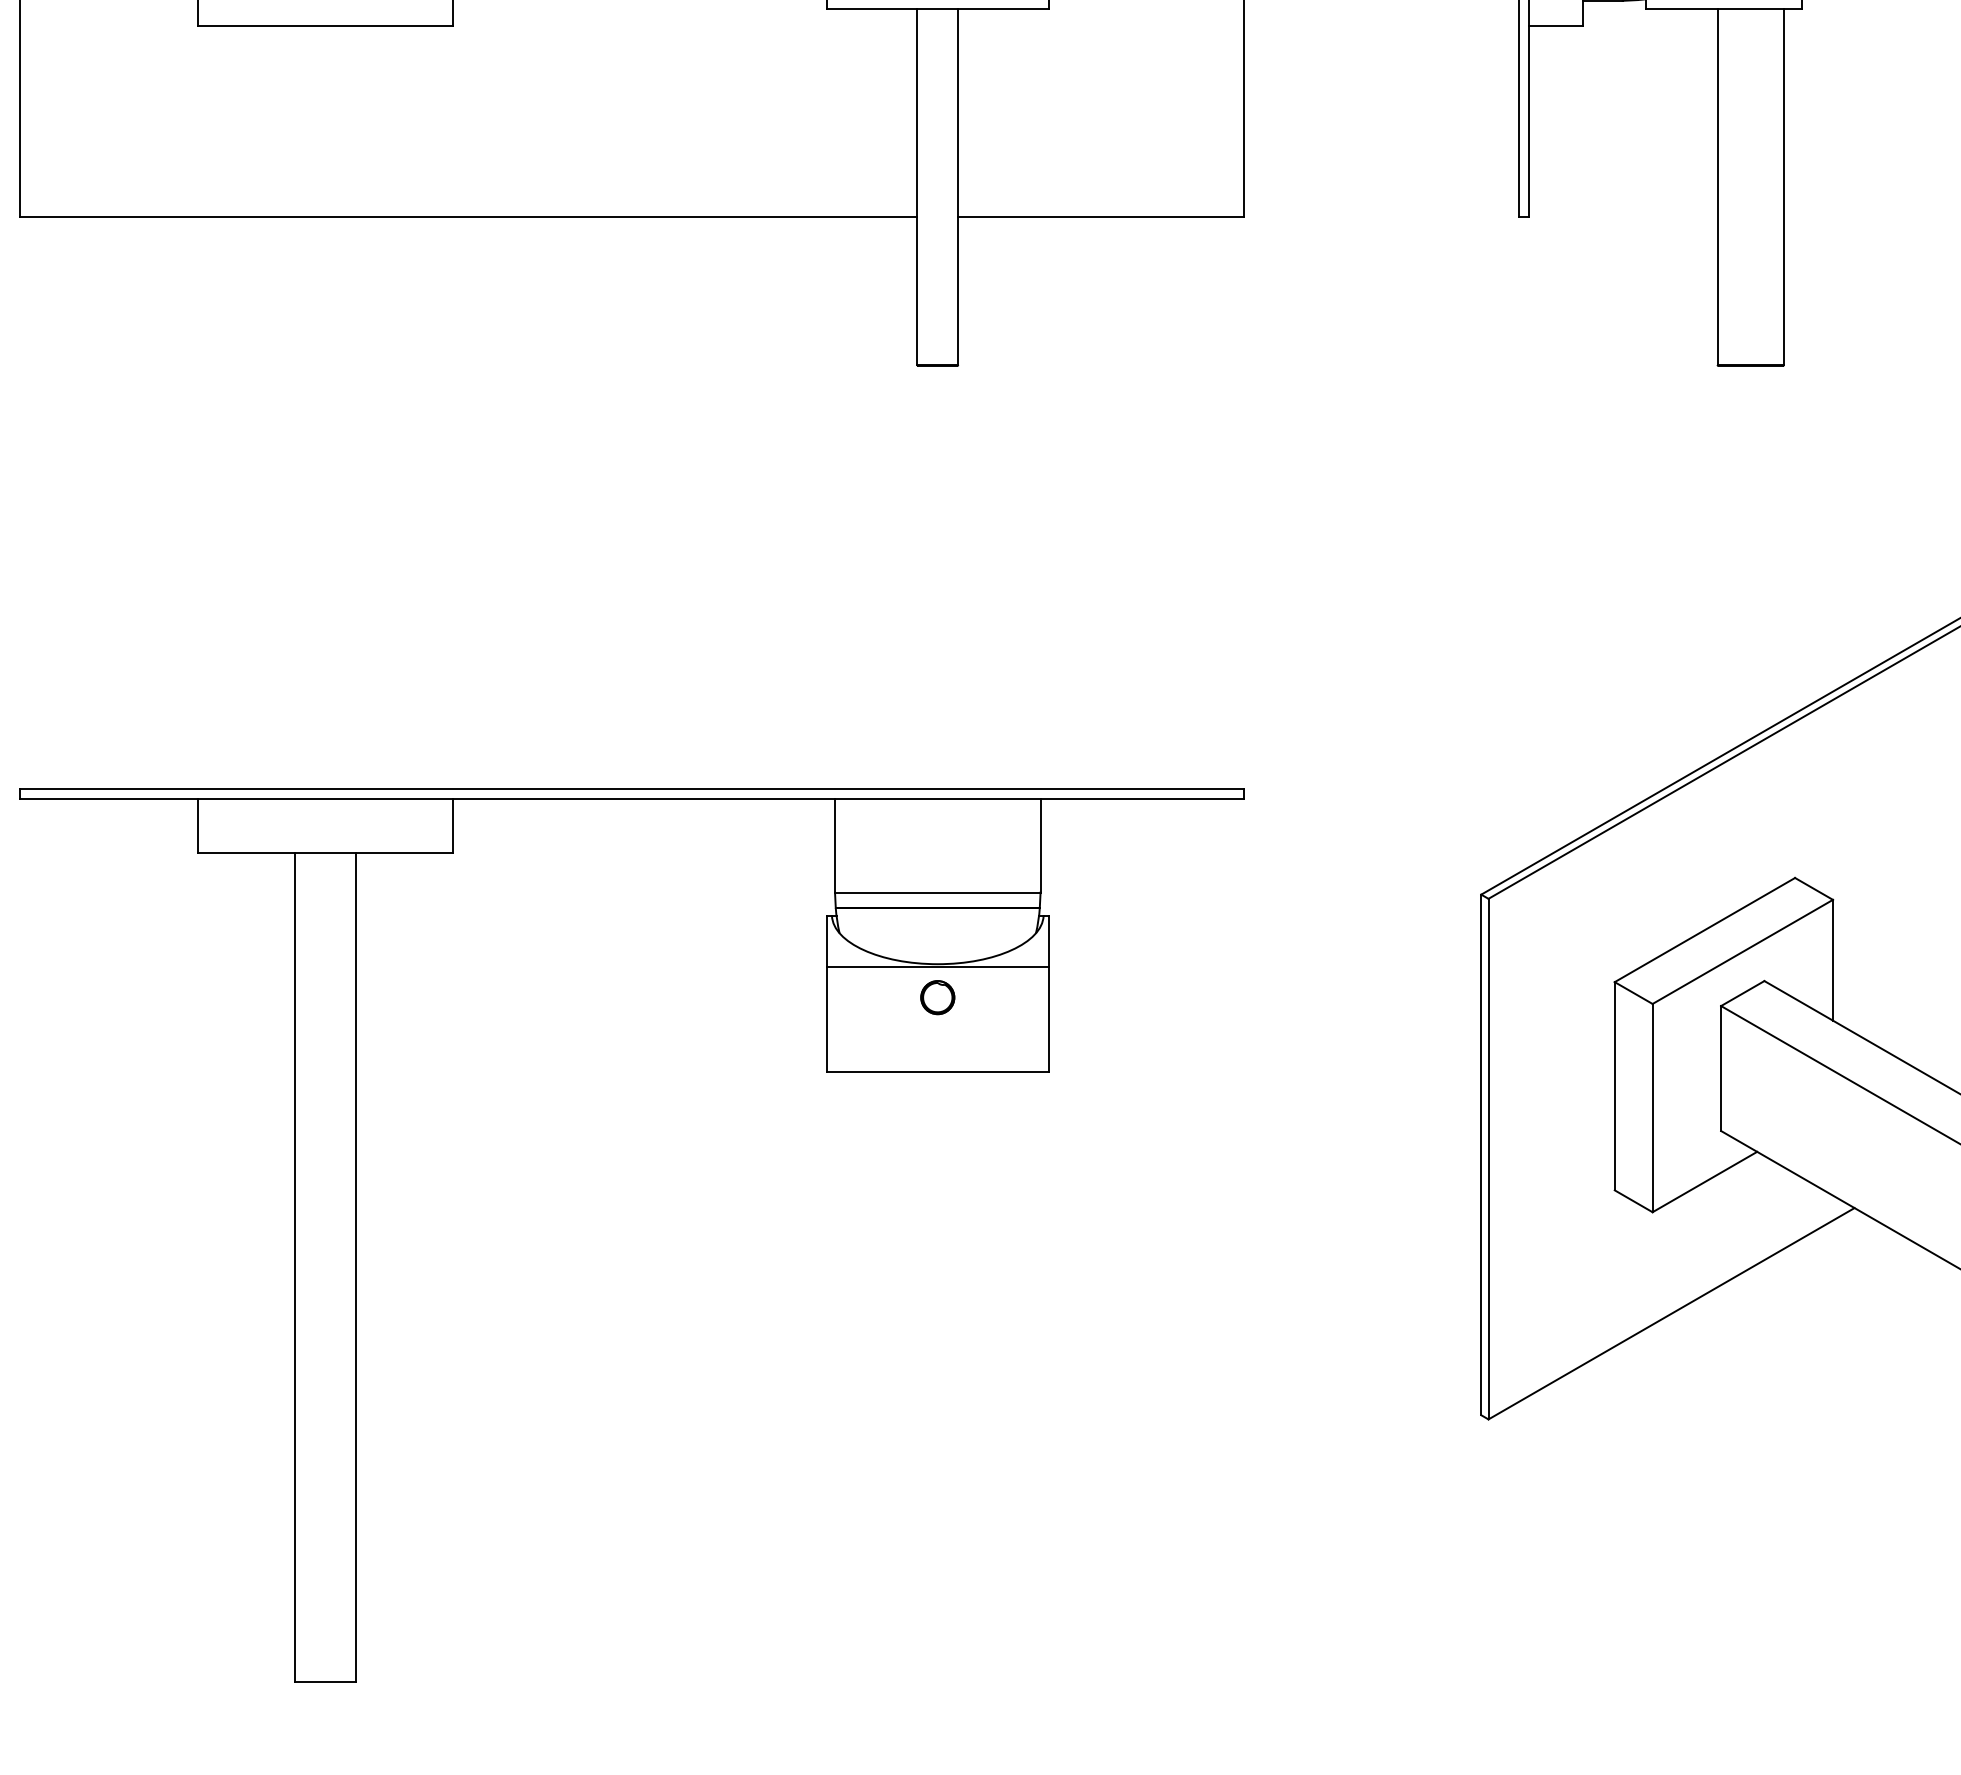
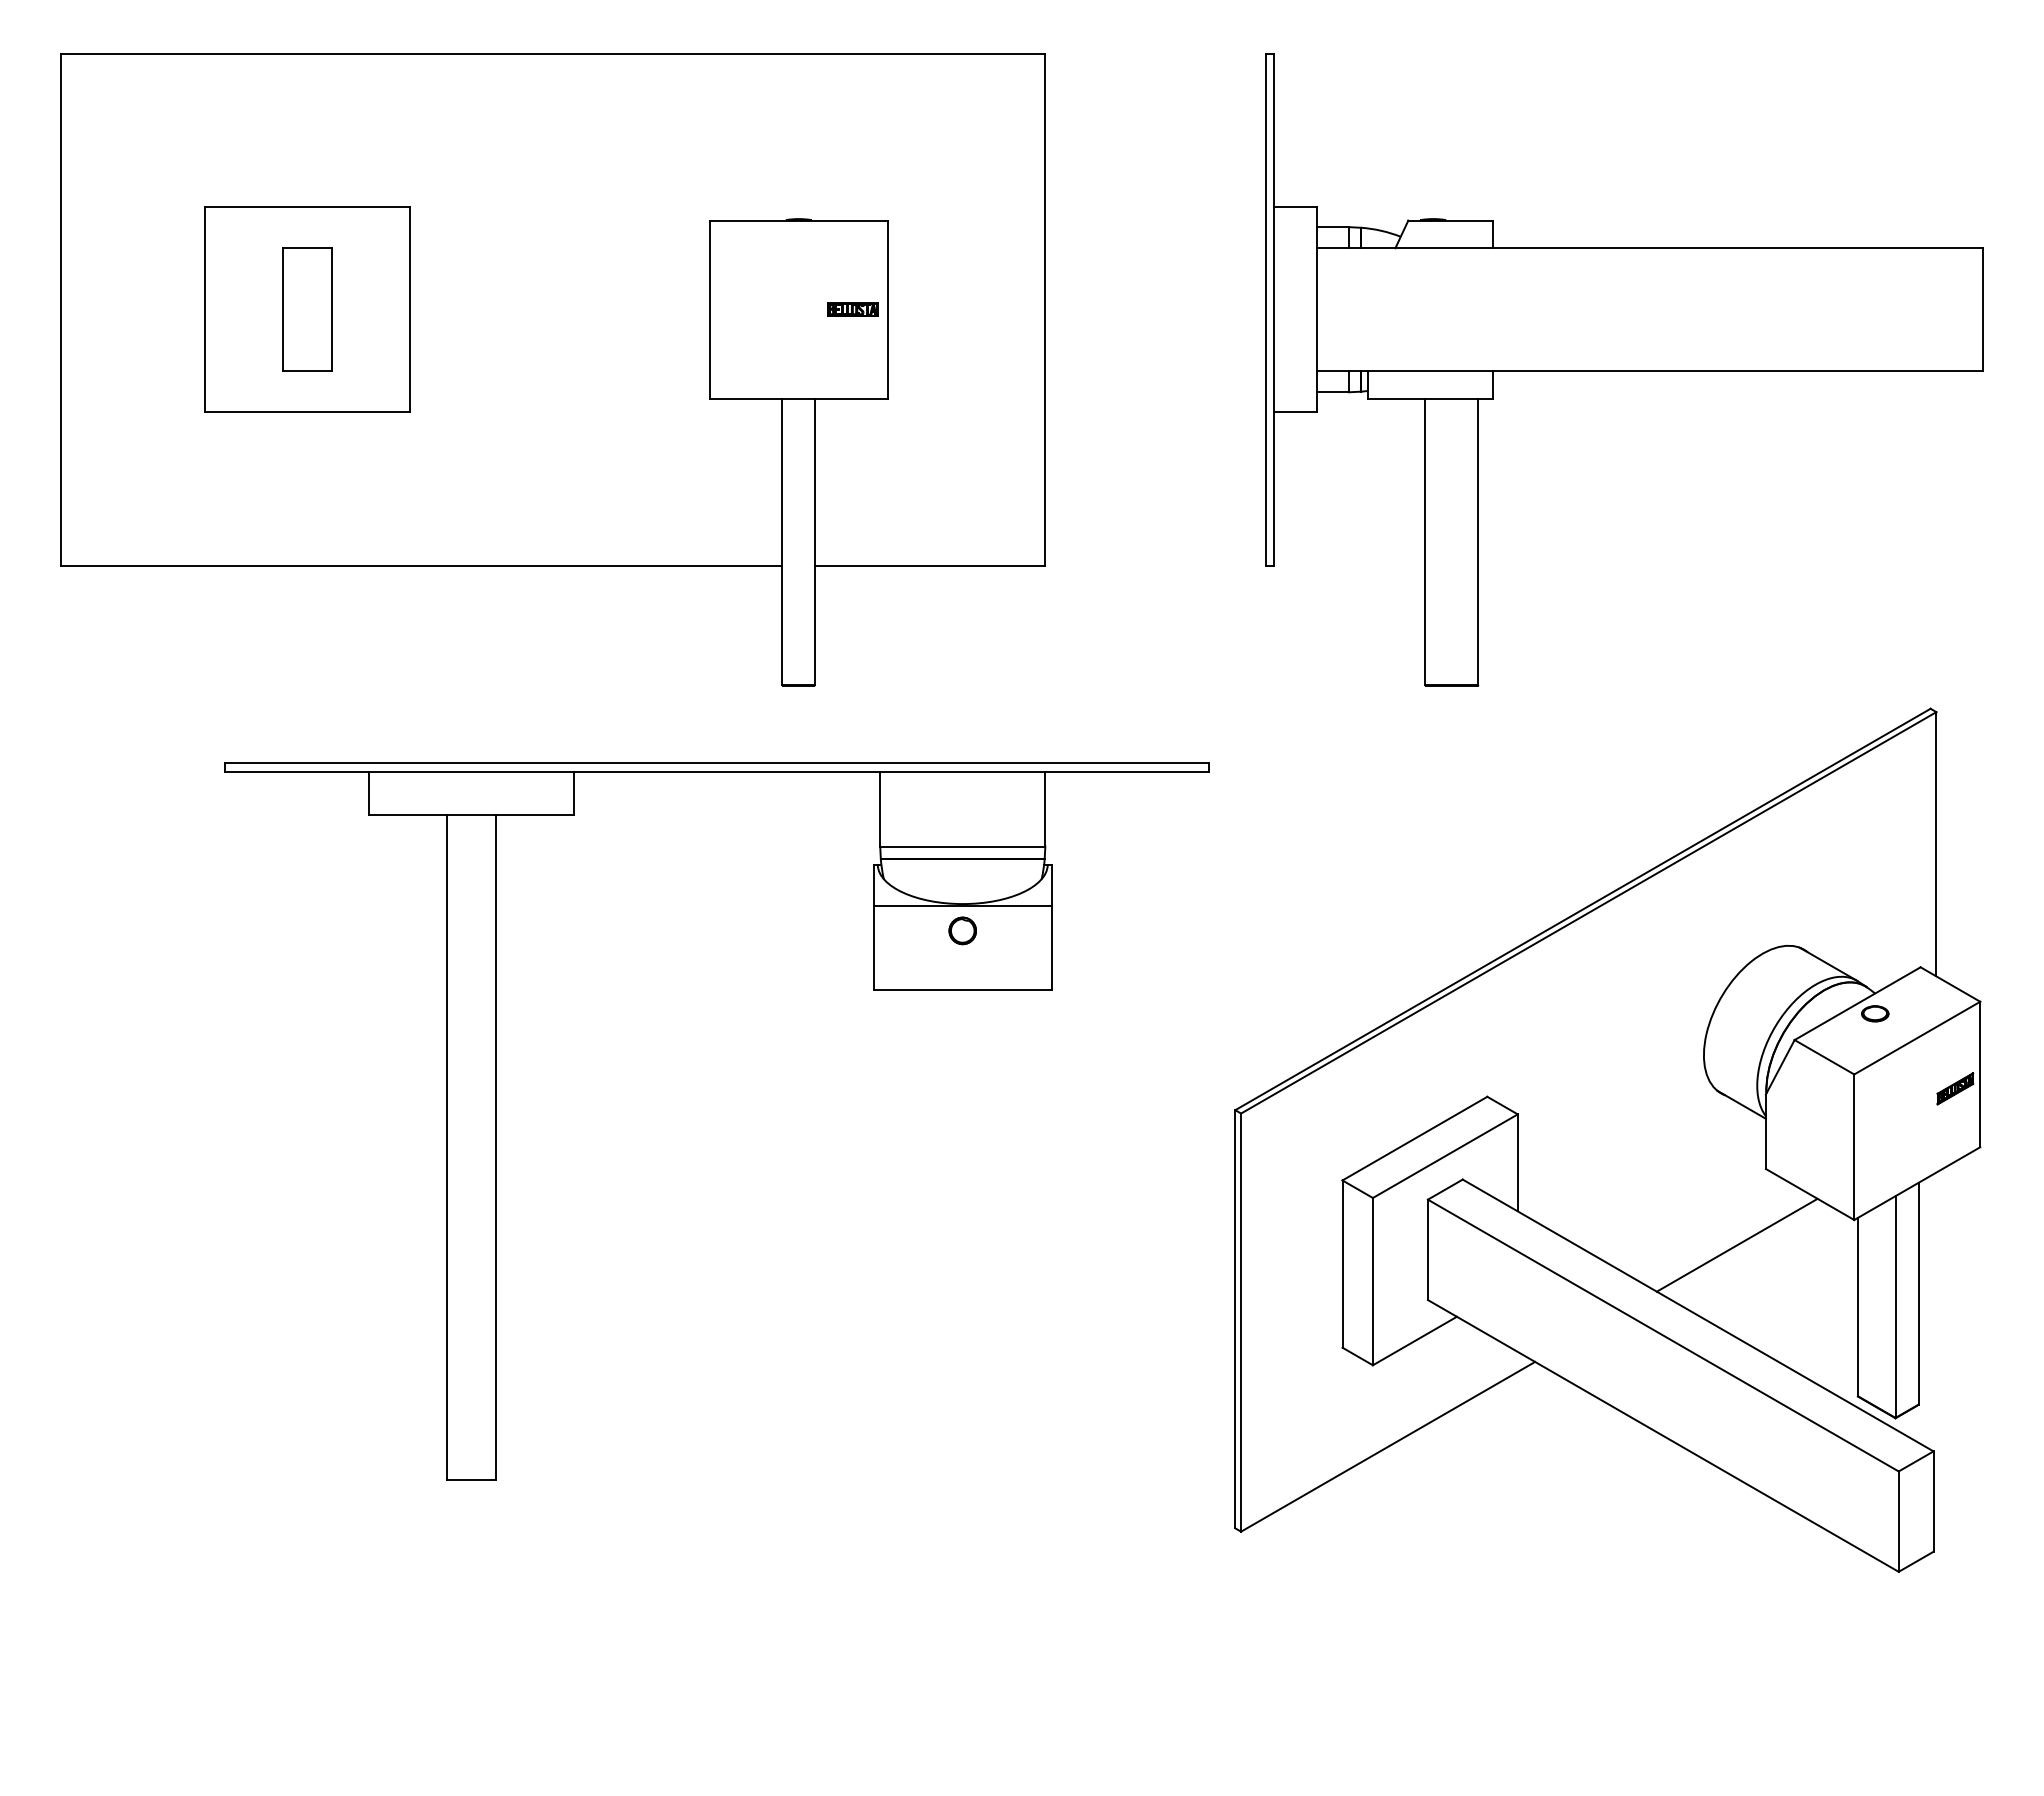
part: (826, 1071) -> (873, 990), moved

